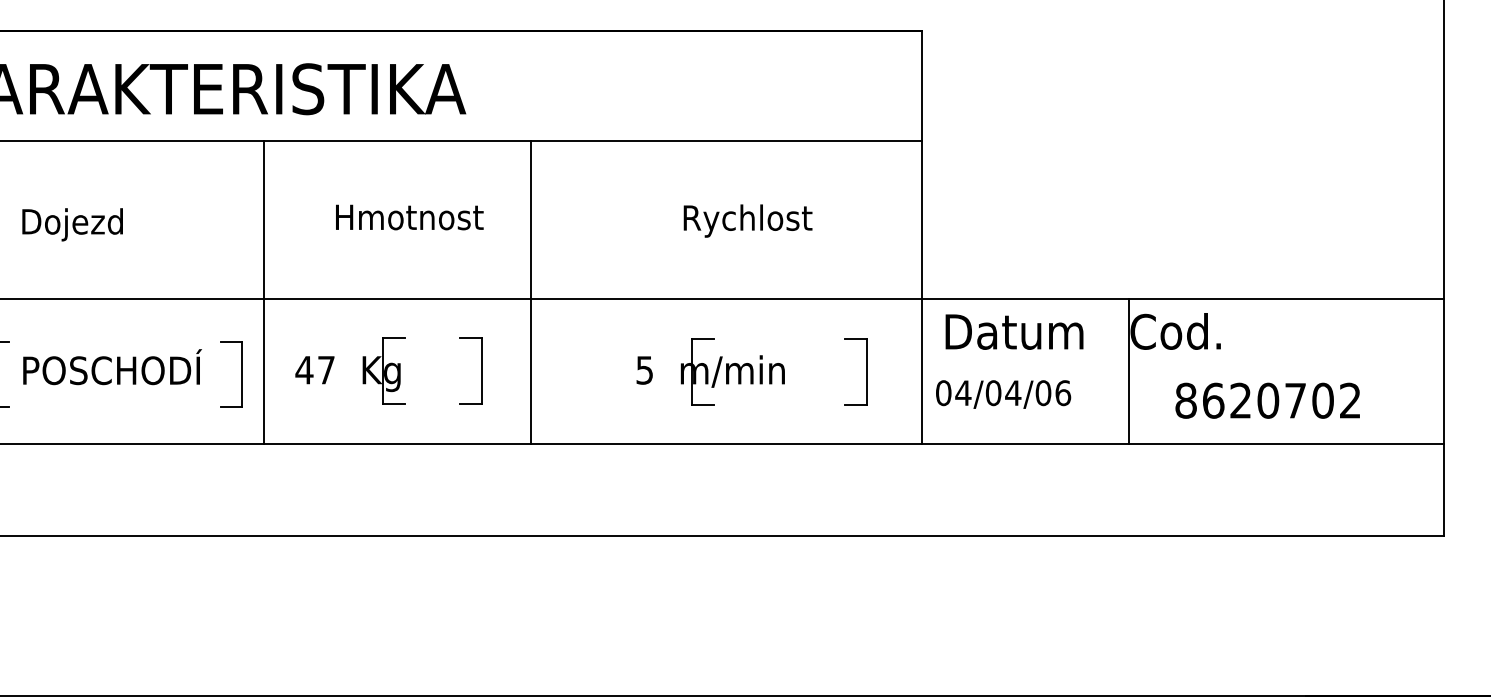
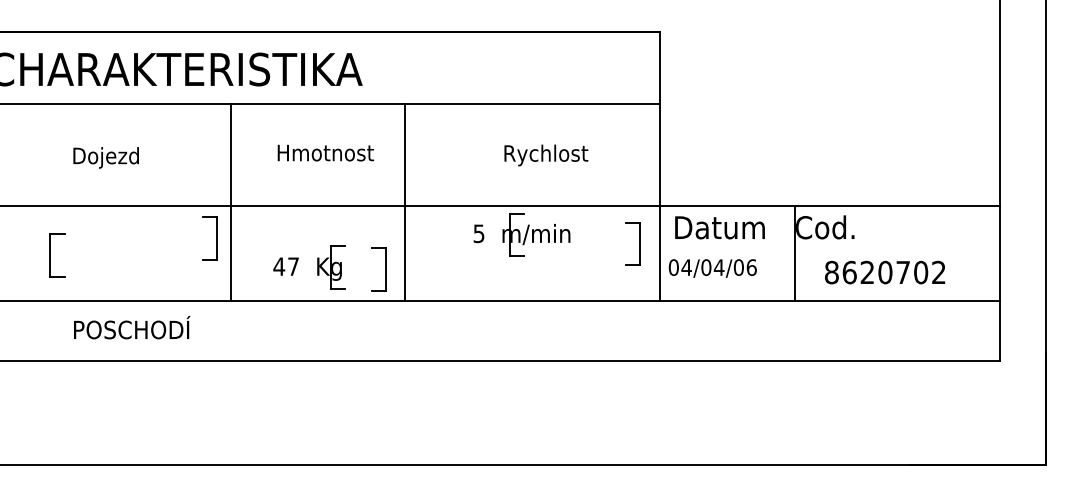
text: (113, 366) -> (132, 327), moved
part: (363, 371) -> (317, 267), moved
part: (481, 371) -> (385, 269), moved
part: (709, 371) -> (521, 234), moved
part: (866, 371) -> (639, 243), moved
part: (241, 374) -> (216, 238), moved

